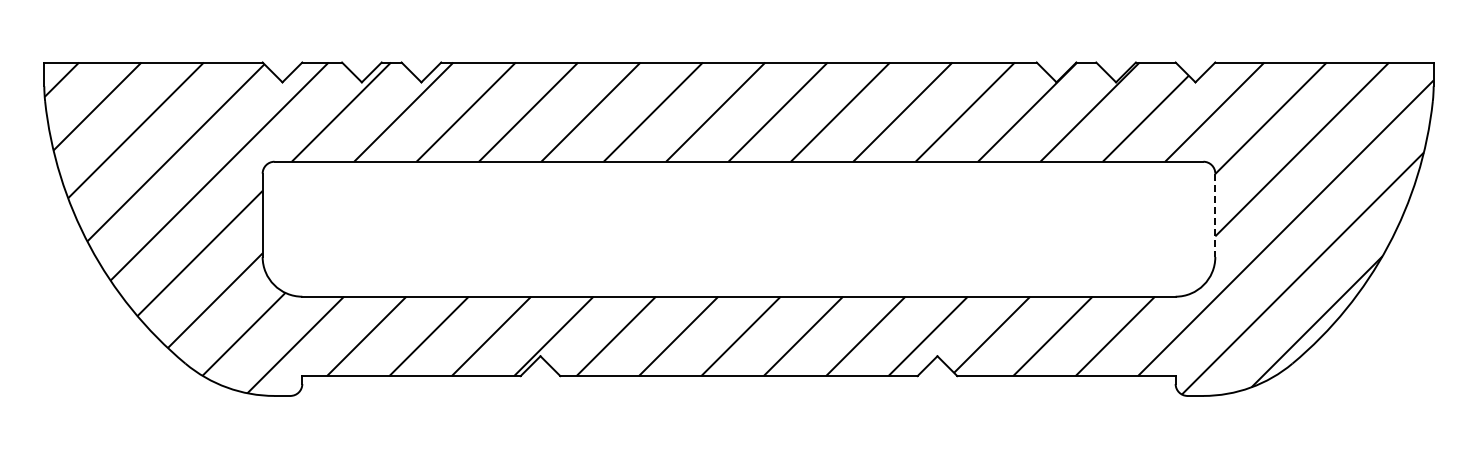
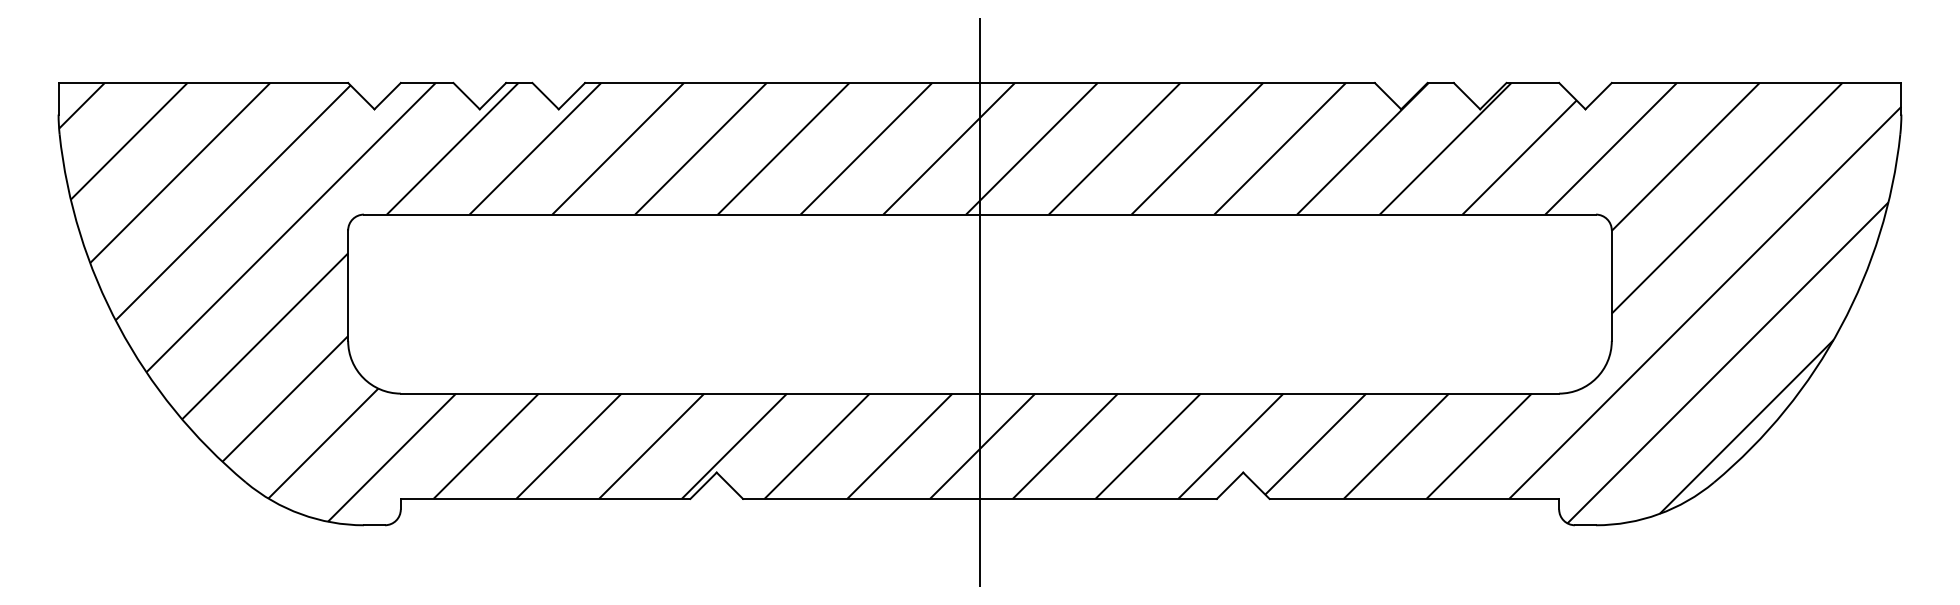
line: (1215, 215) -> (1612, 285), dashed -> solid
line: (738, 227) -> (979, 301), added

